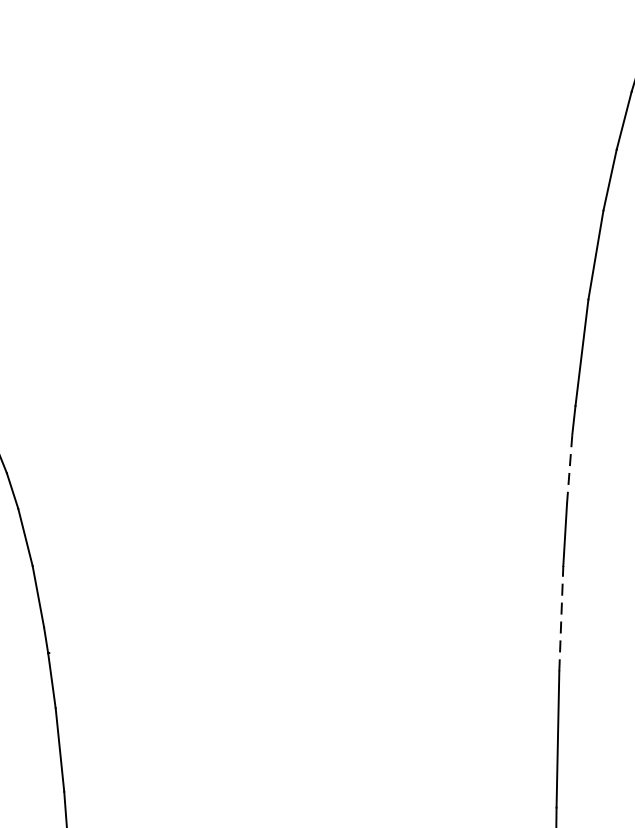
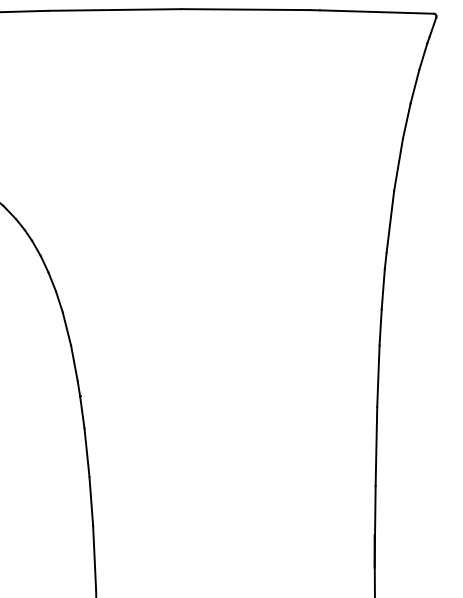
line: (570, 467) -> (383, 288), dashed -> solid
line: (561, 619) -> (378, 376), dashed -> solid

